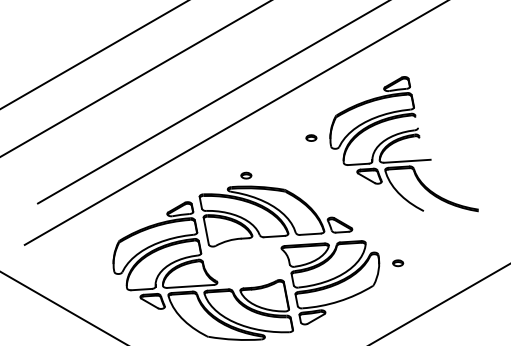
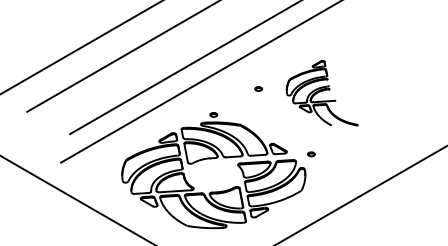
part: (402, 144) -> (321, 93), size x0.7
part: (398, 263) -> (311, 154), moved

